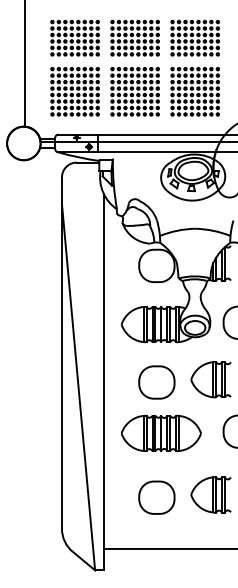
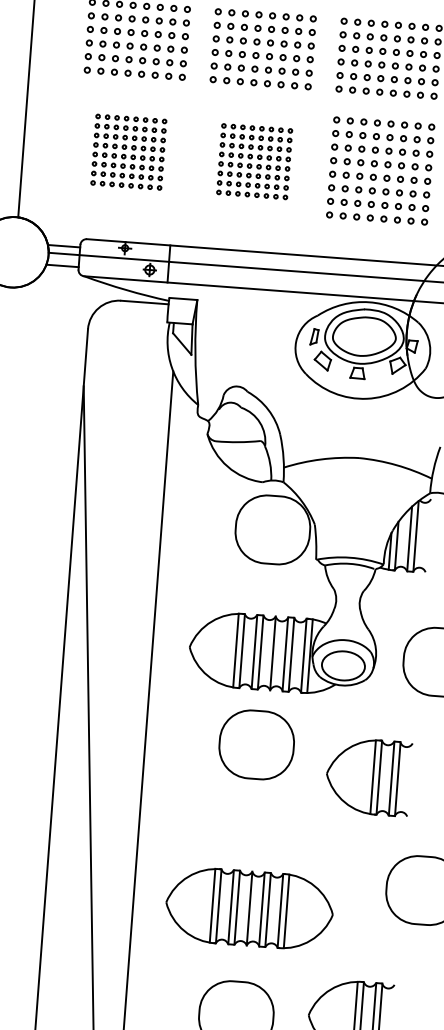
part: (74, 91) -> (127, 151), size x0.7
part: (134, 91) -> (253, 160), size x0.7
part: (156, 382) -> (255, 744), moved
part: (160, 432) -> (247, 906), moved

